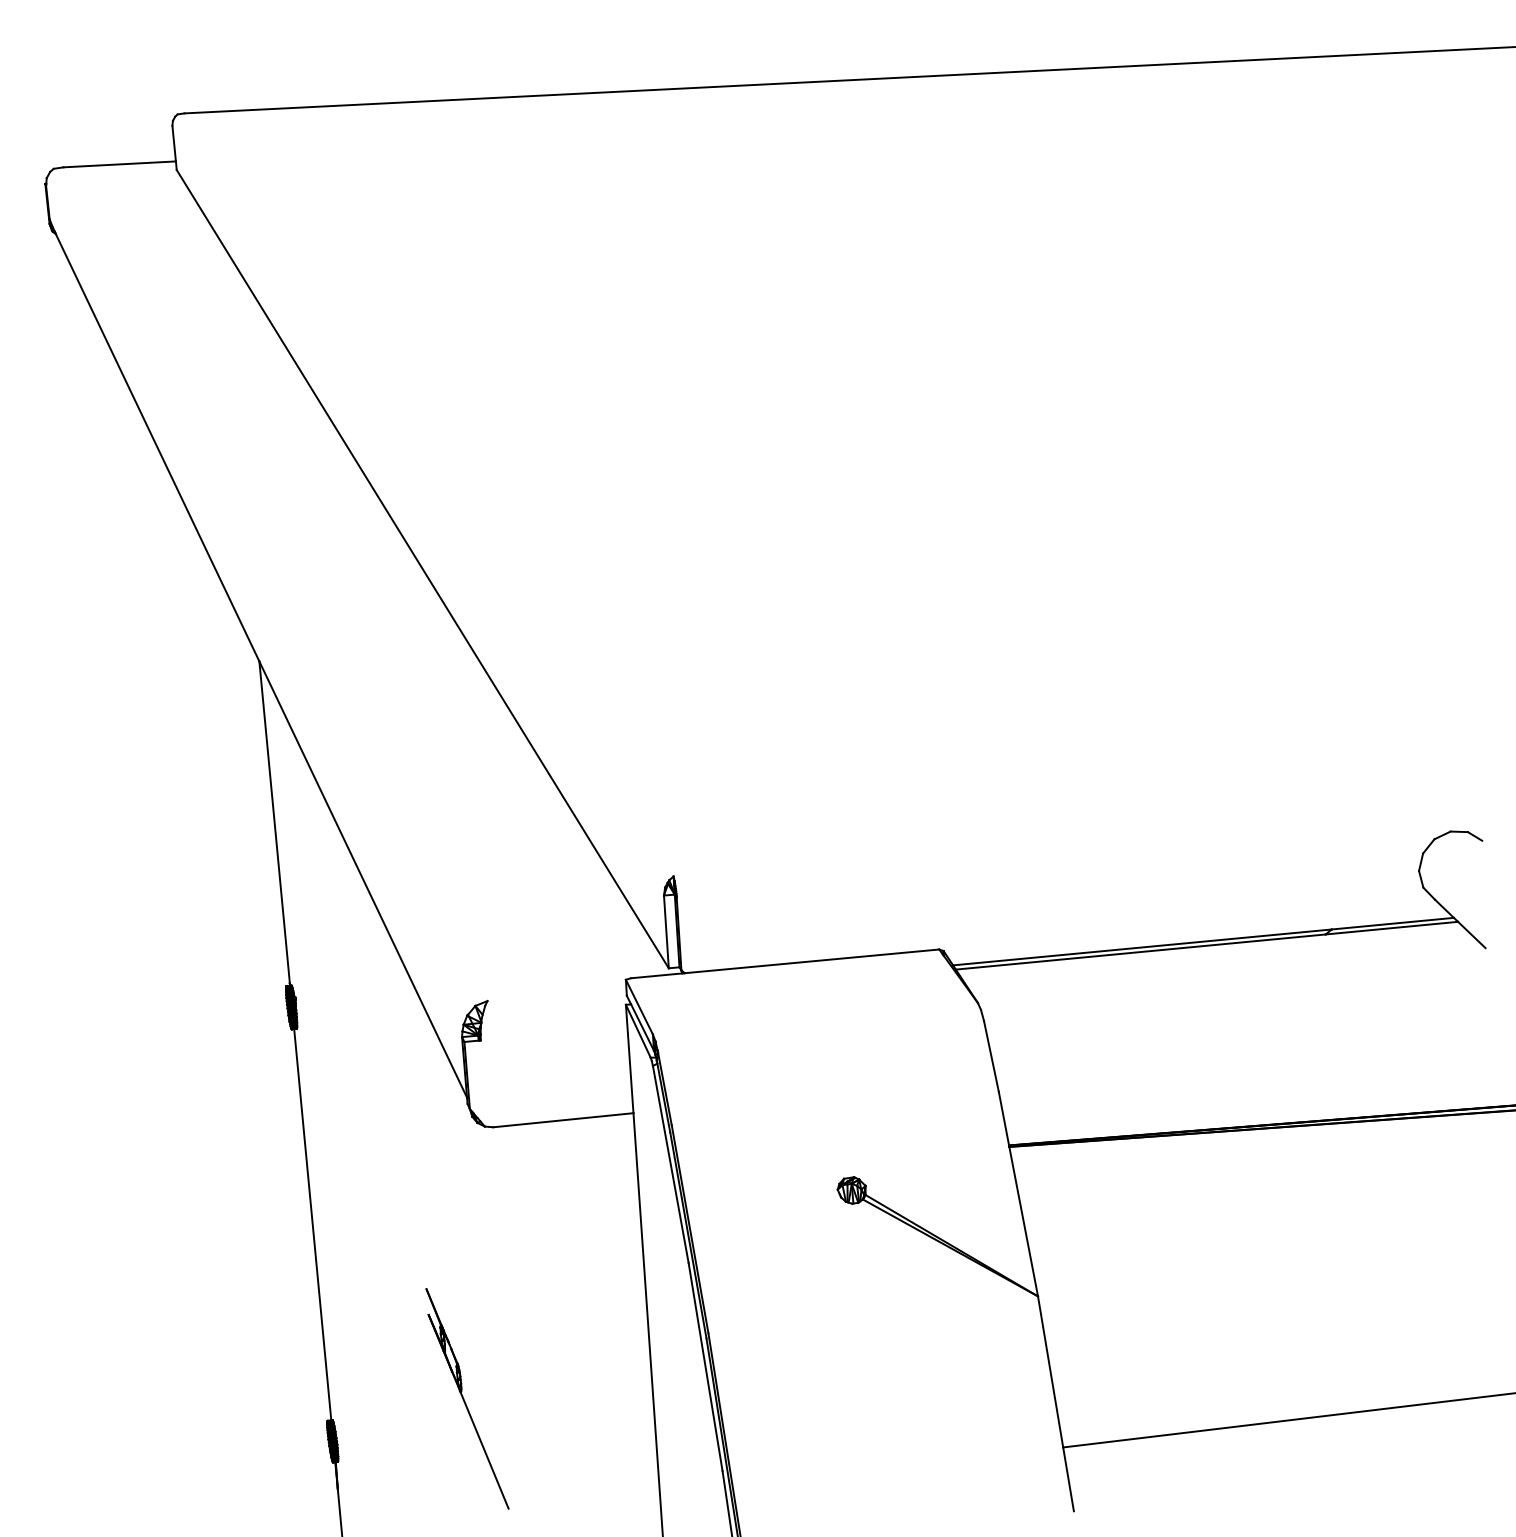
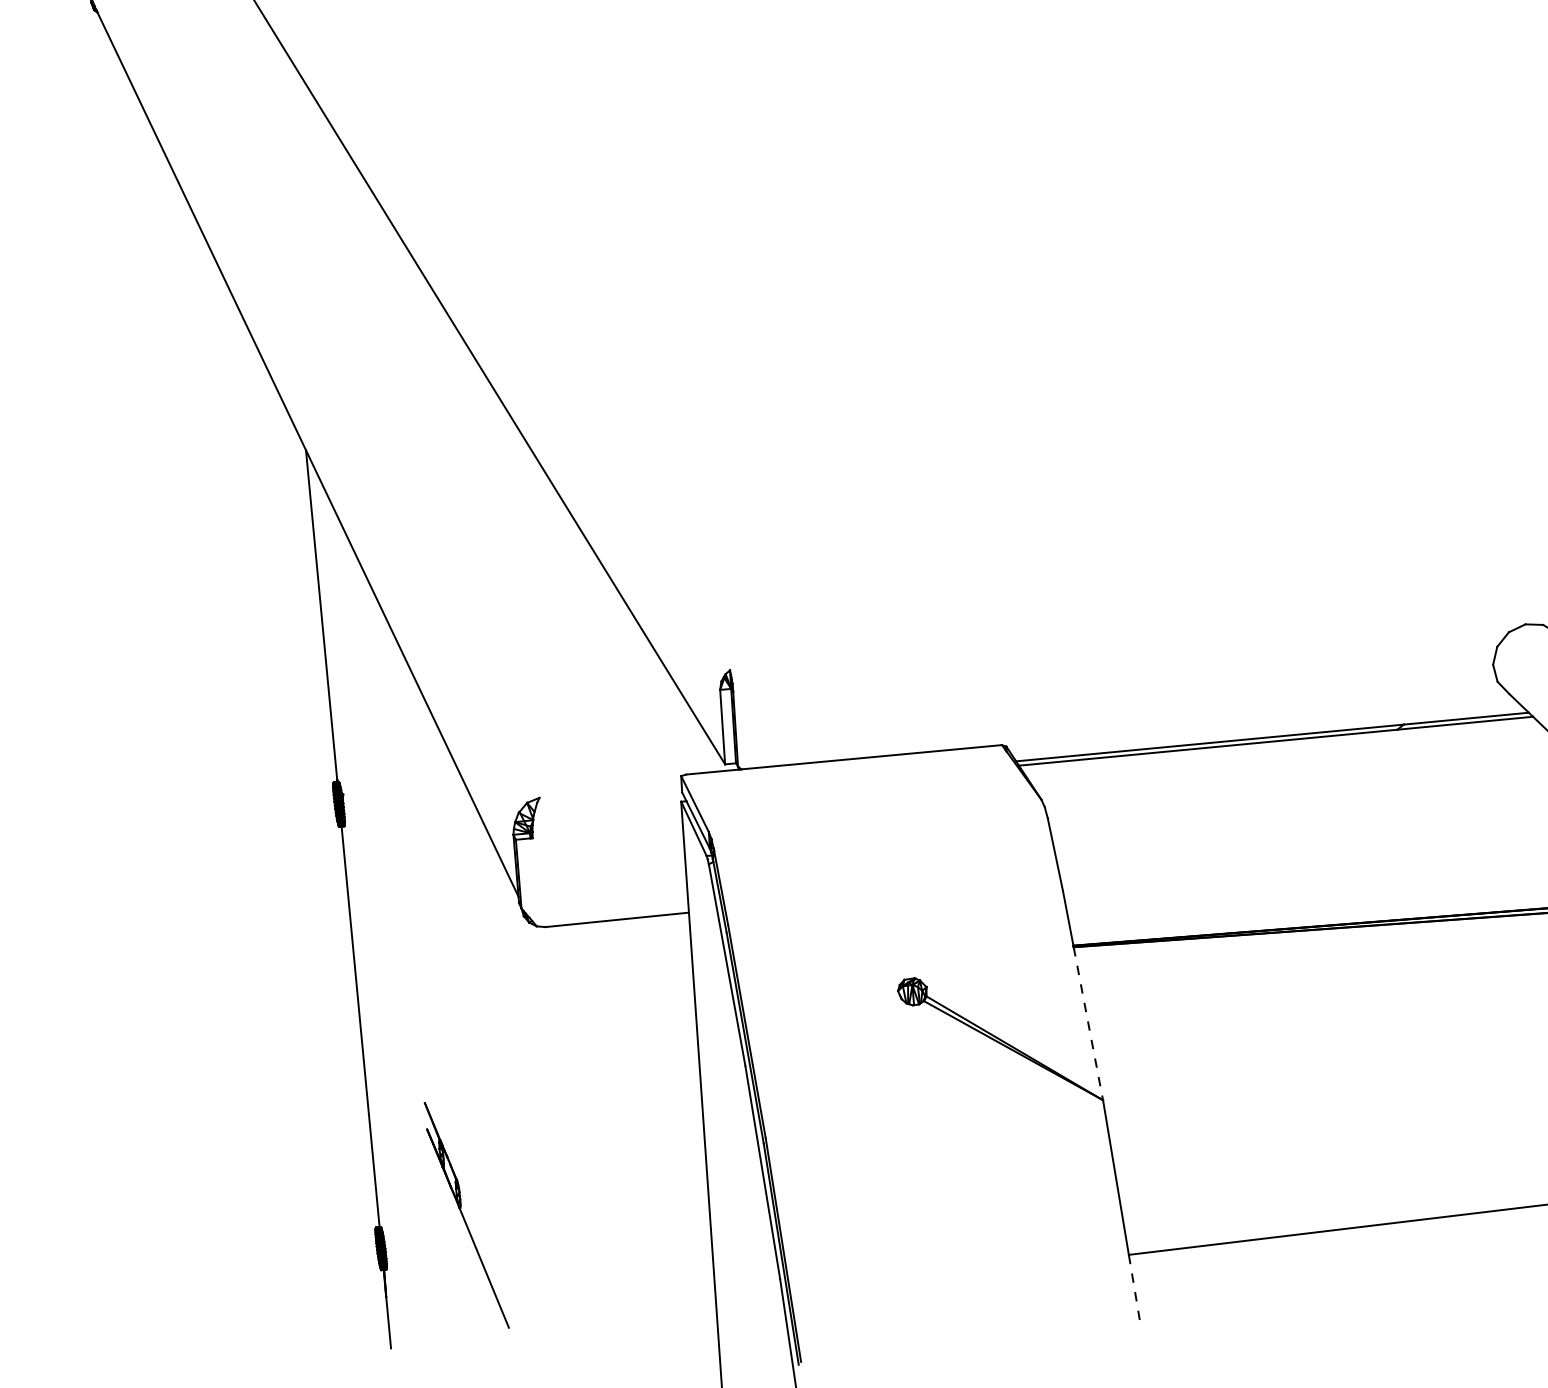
line: (1023, 1222) -> (1088, 1024), solid -> dashed
part: (467, 1398) -> (466, 1214), moved
line: (1068, 1479) -> (1134, 1287), solid -> dashed

